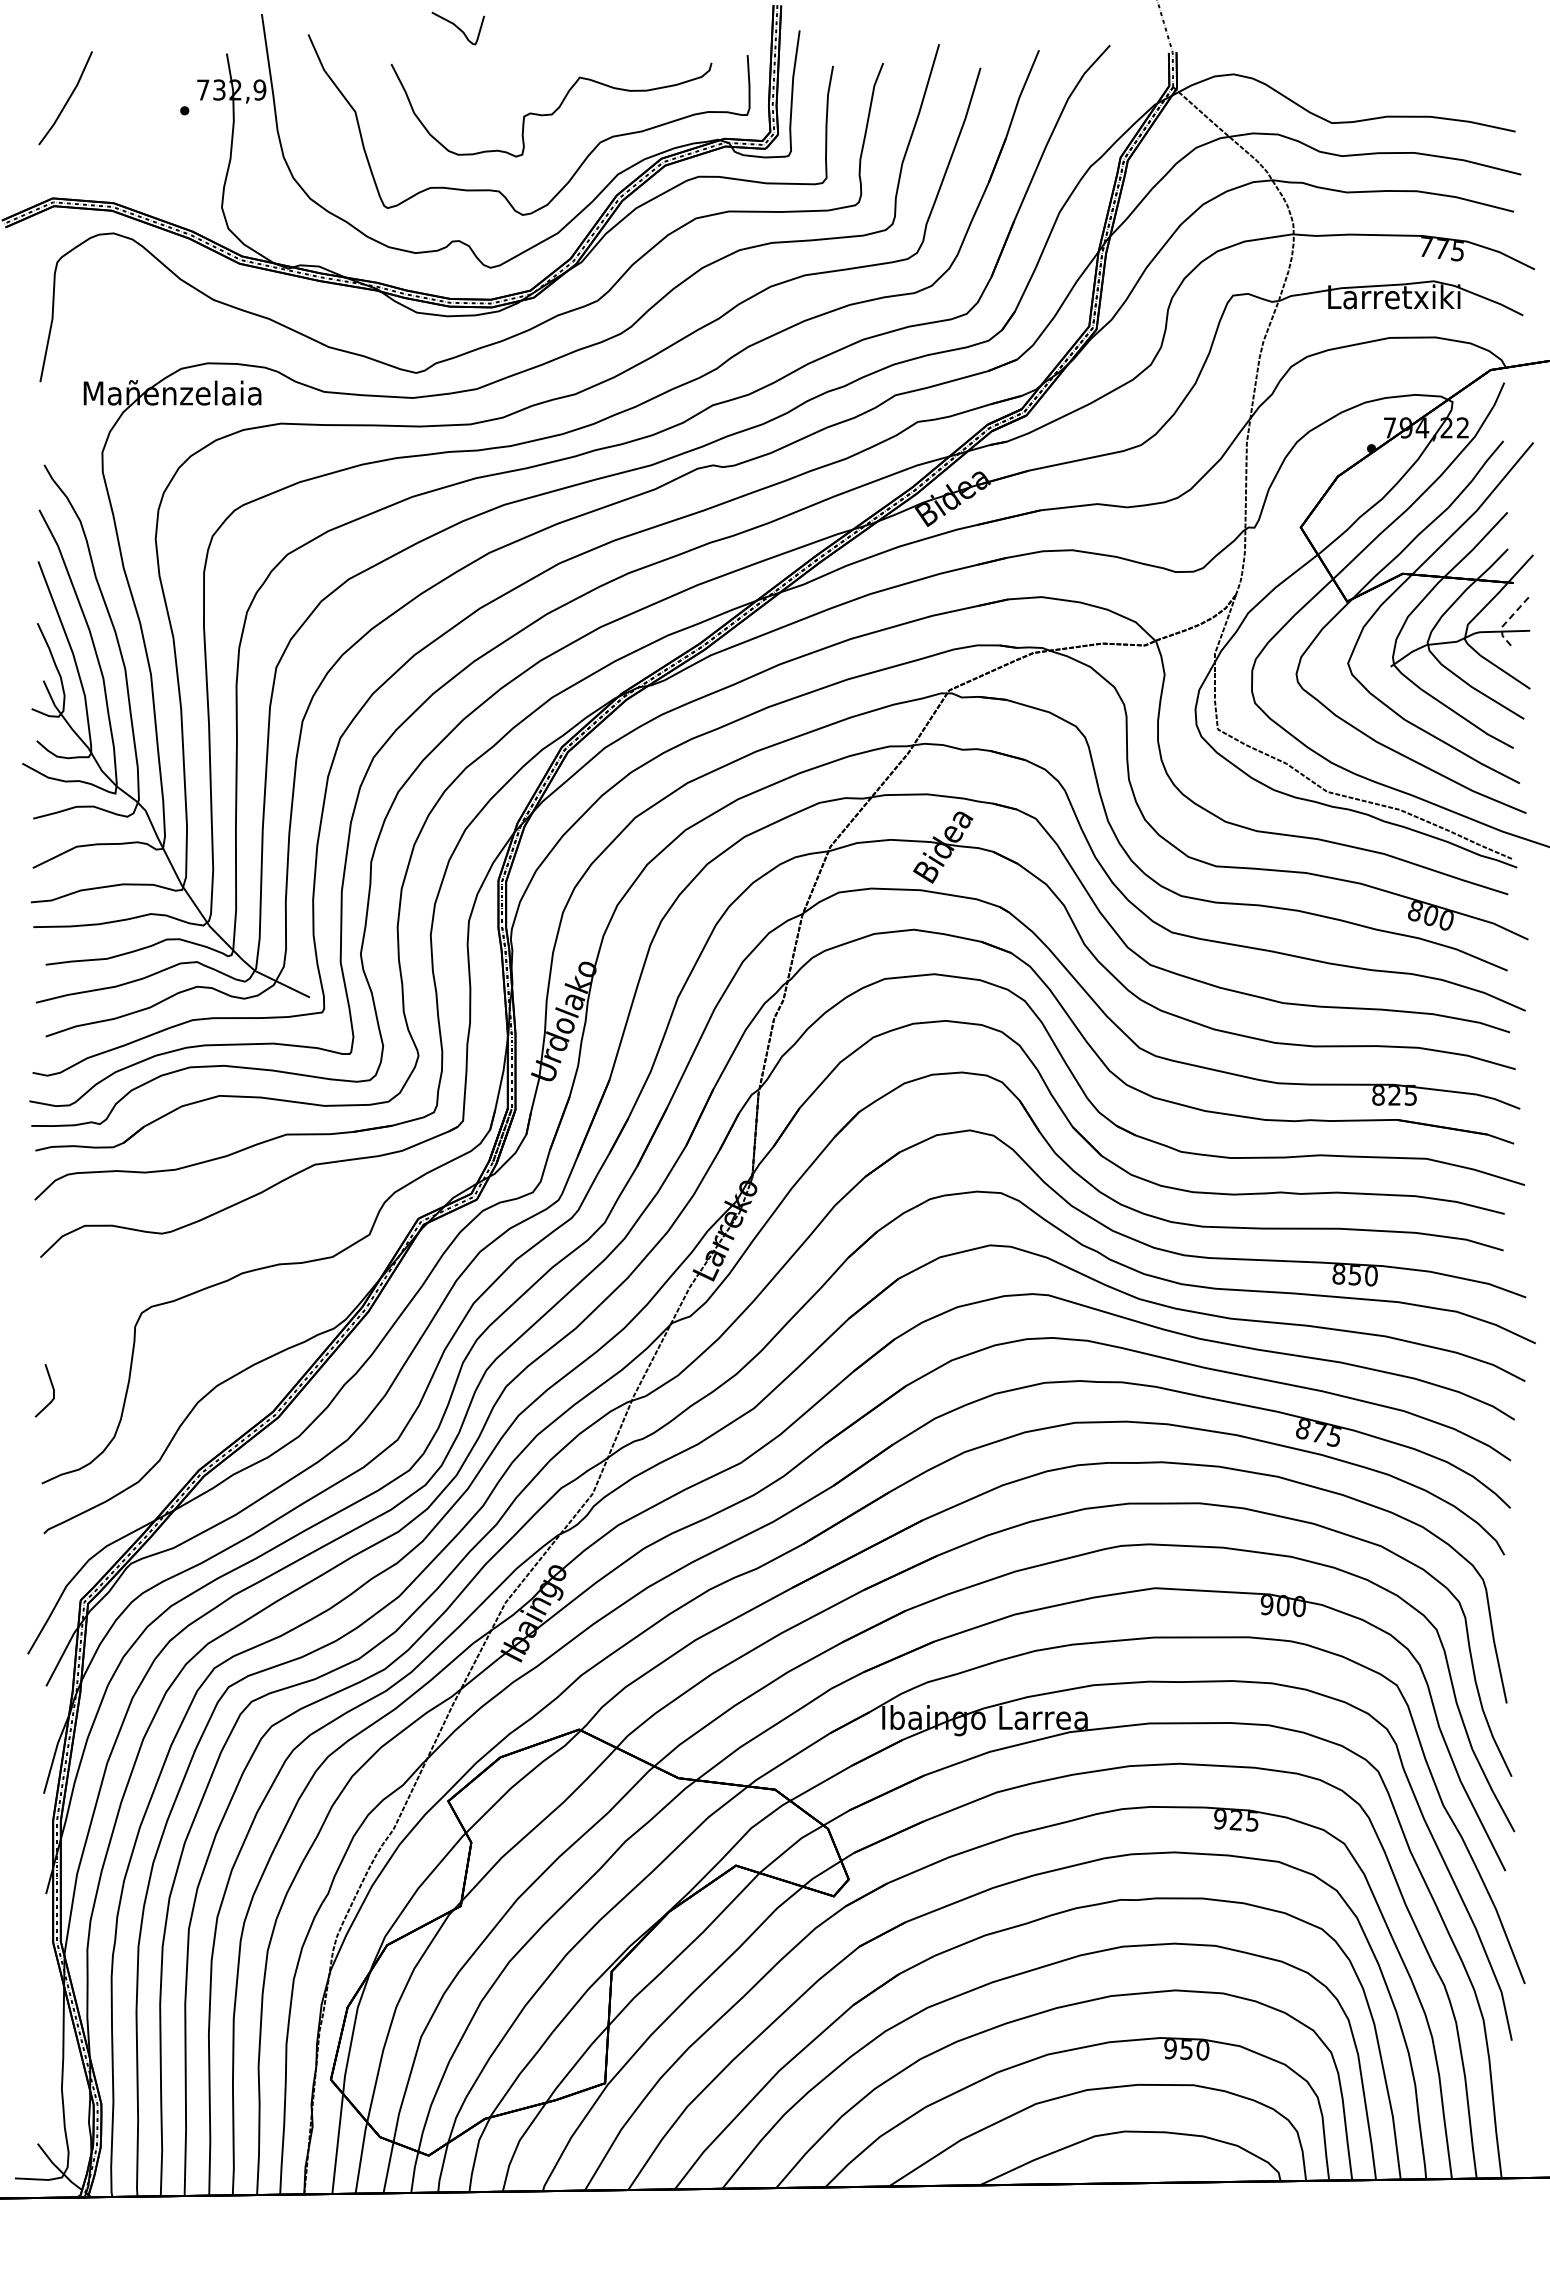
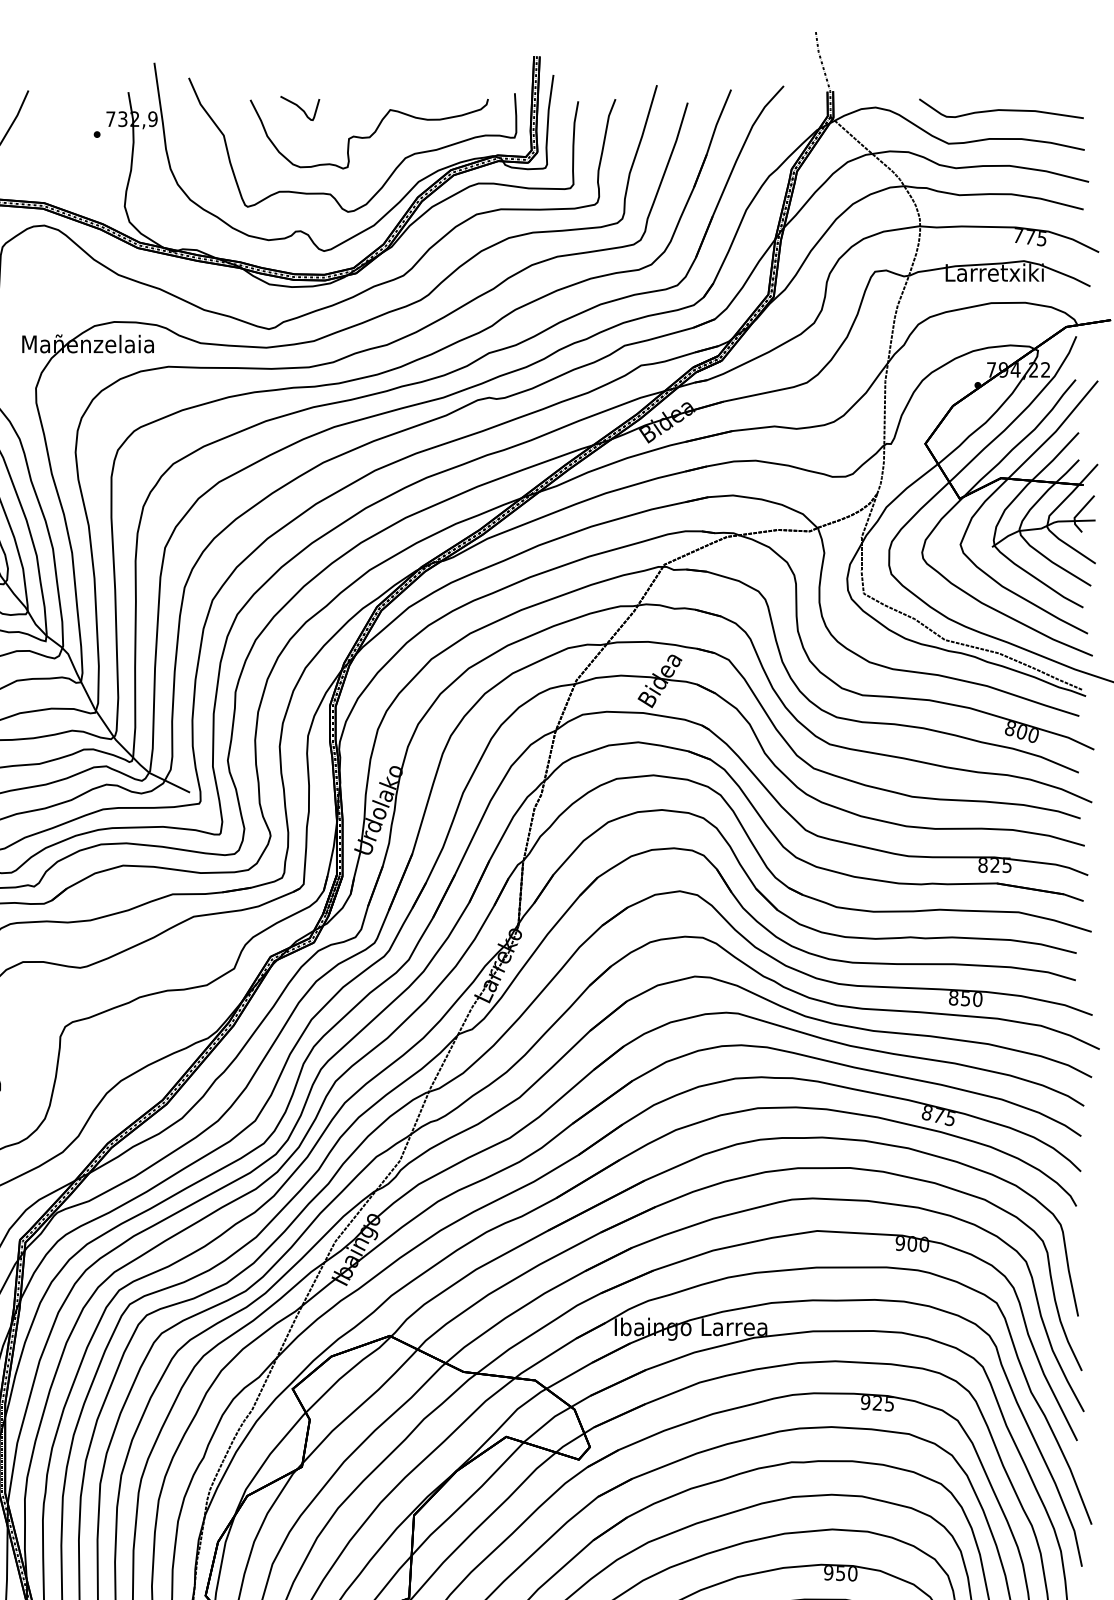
curve: (457, 28) -> (299, 108), moved
curve: (1402, 76) -> (1000, 109), added
line: (1506, 622) -> (1078, 514), dashed -> solid

